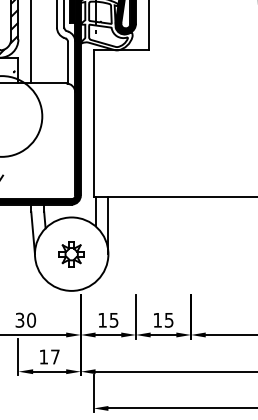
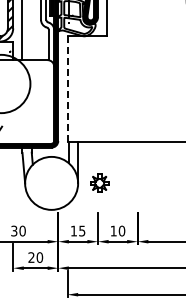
line: (93, 124) -> (67, 89), solid -> dashed
part: (71, 252) -> (99, 182), moved
text: (168, 319) -> (121, 230), 15 -> 10
text: (49, 356) -> (35, 257), 17 -> 20

